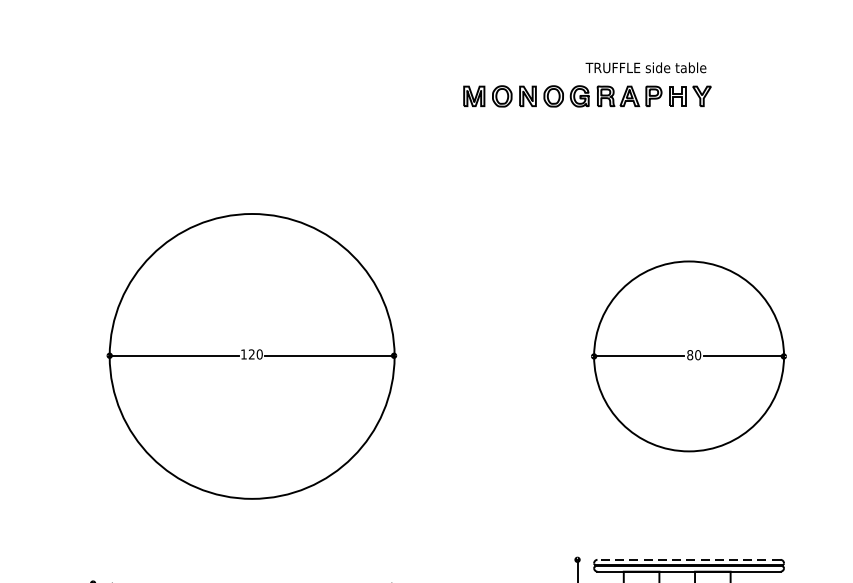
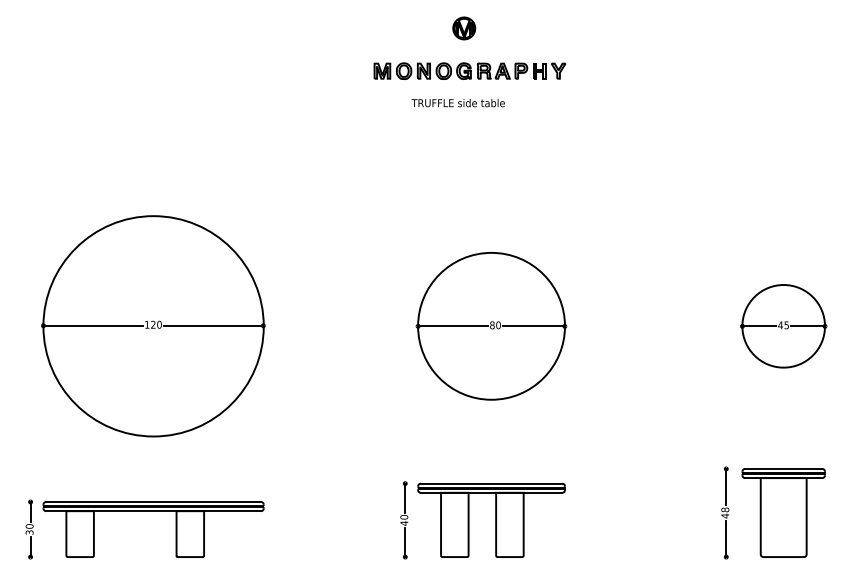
part: (586, 95) -> (469, 70), moved
line: (689, 559) -> (491, 483), dashed -> solid

